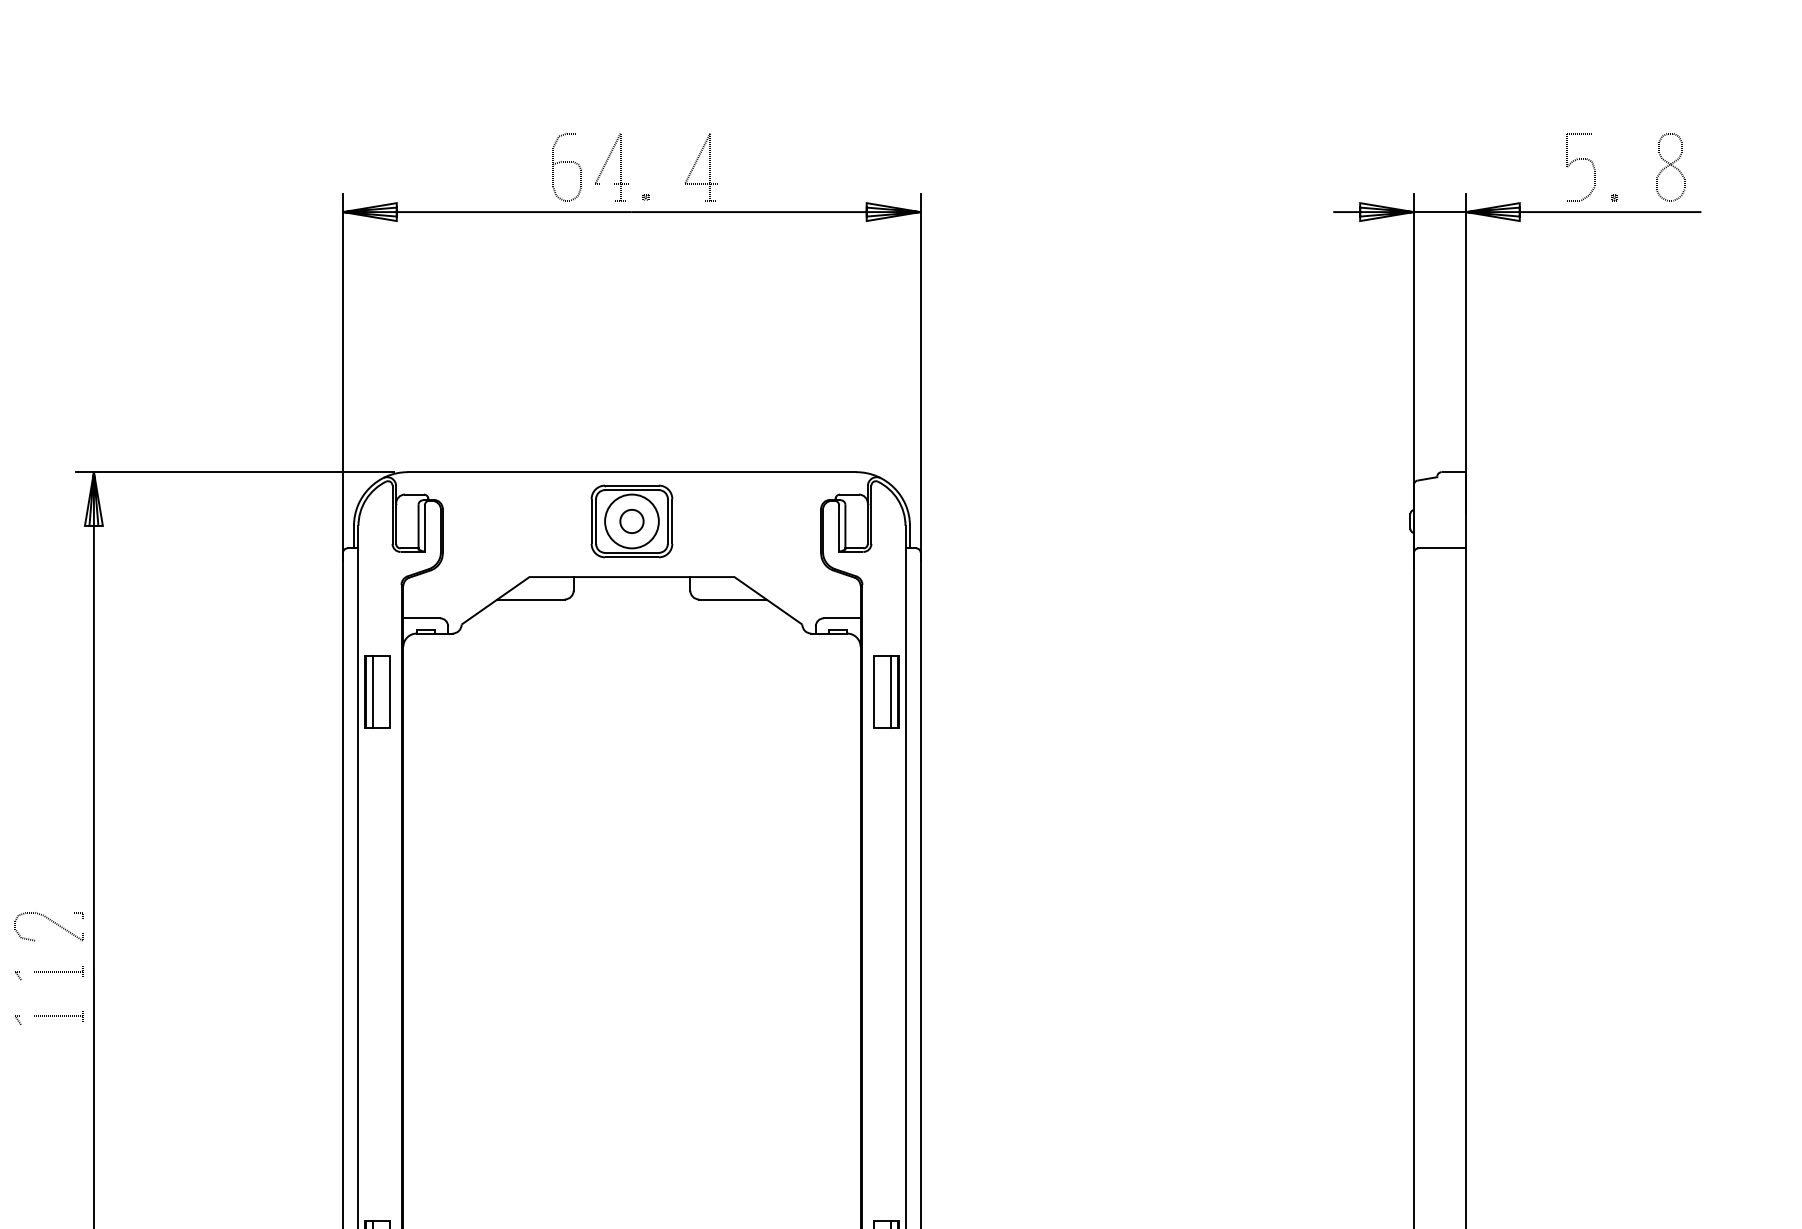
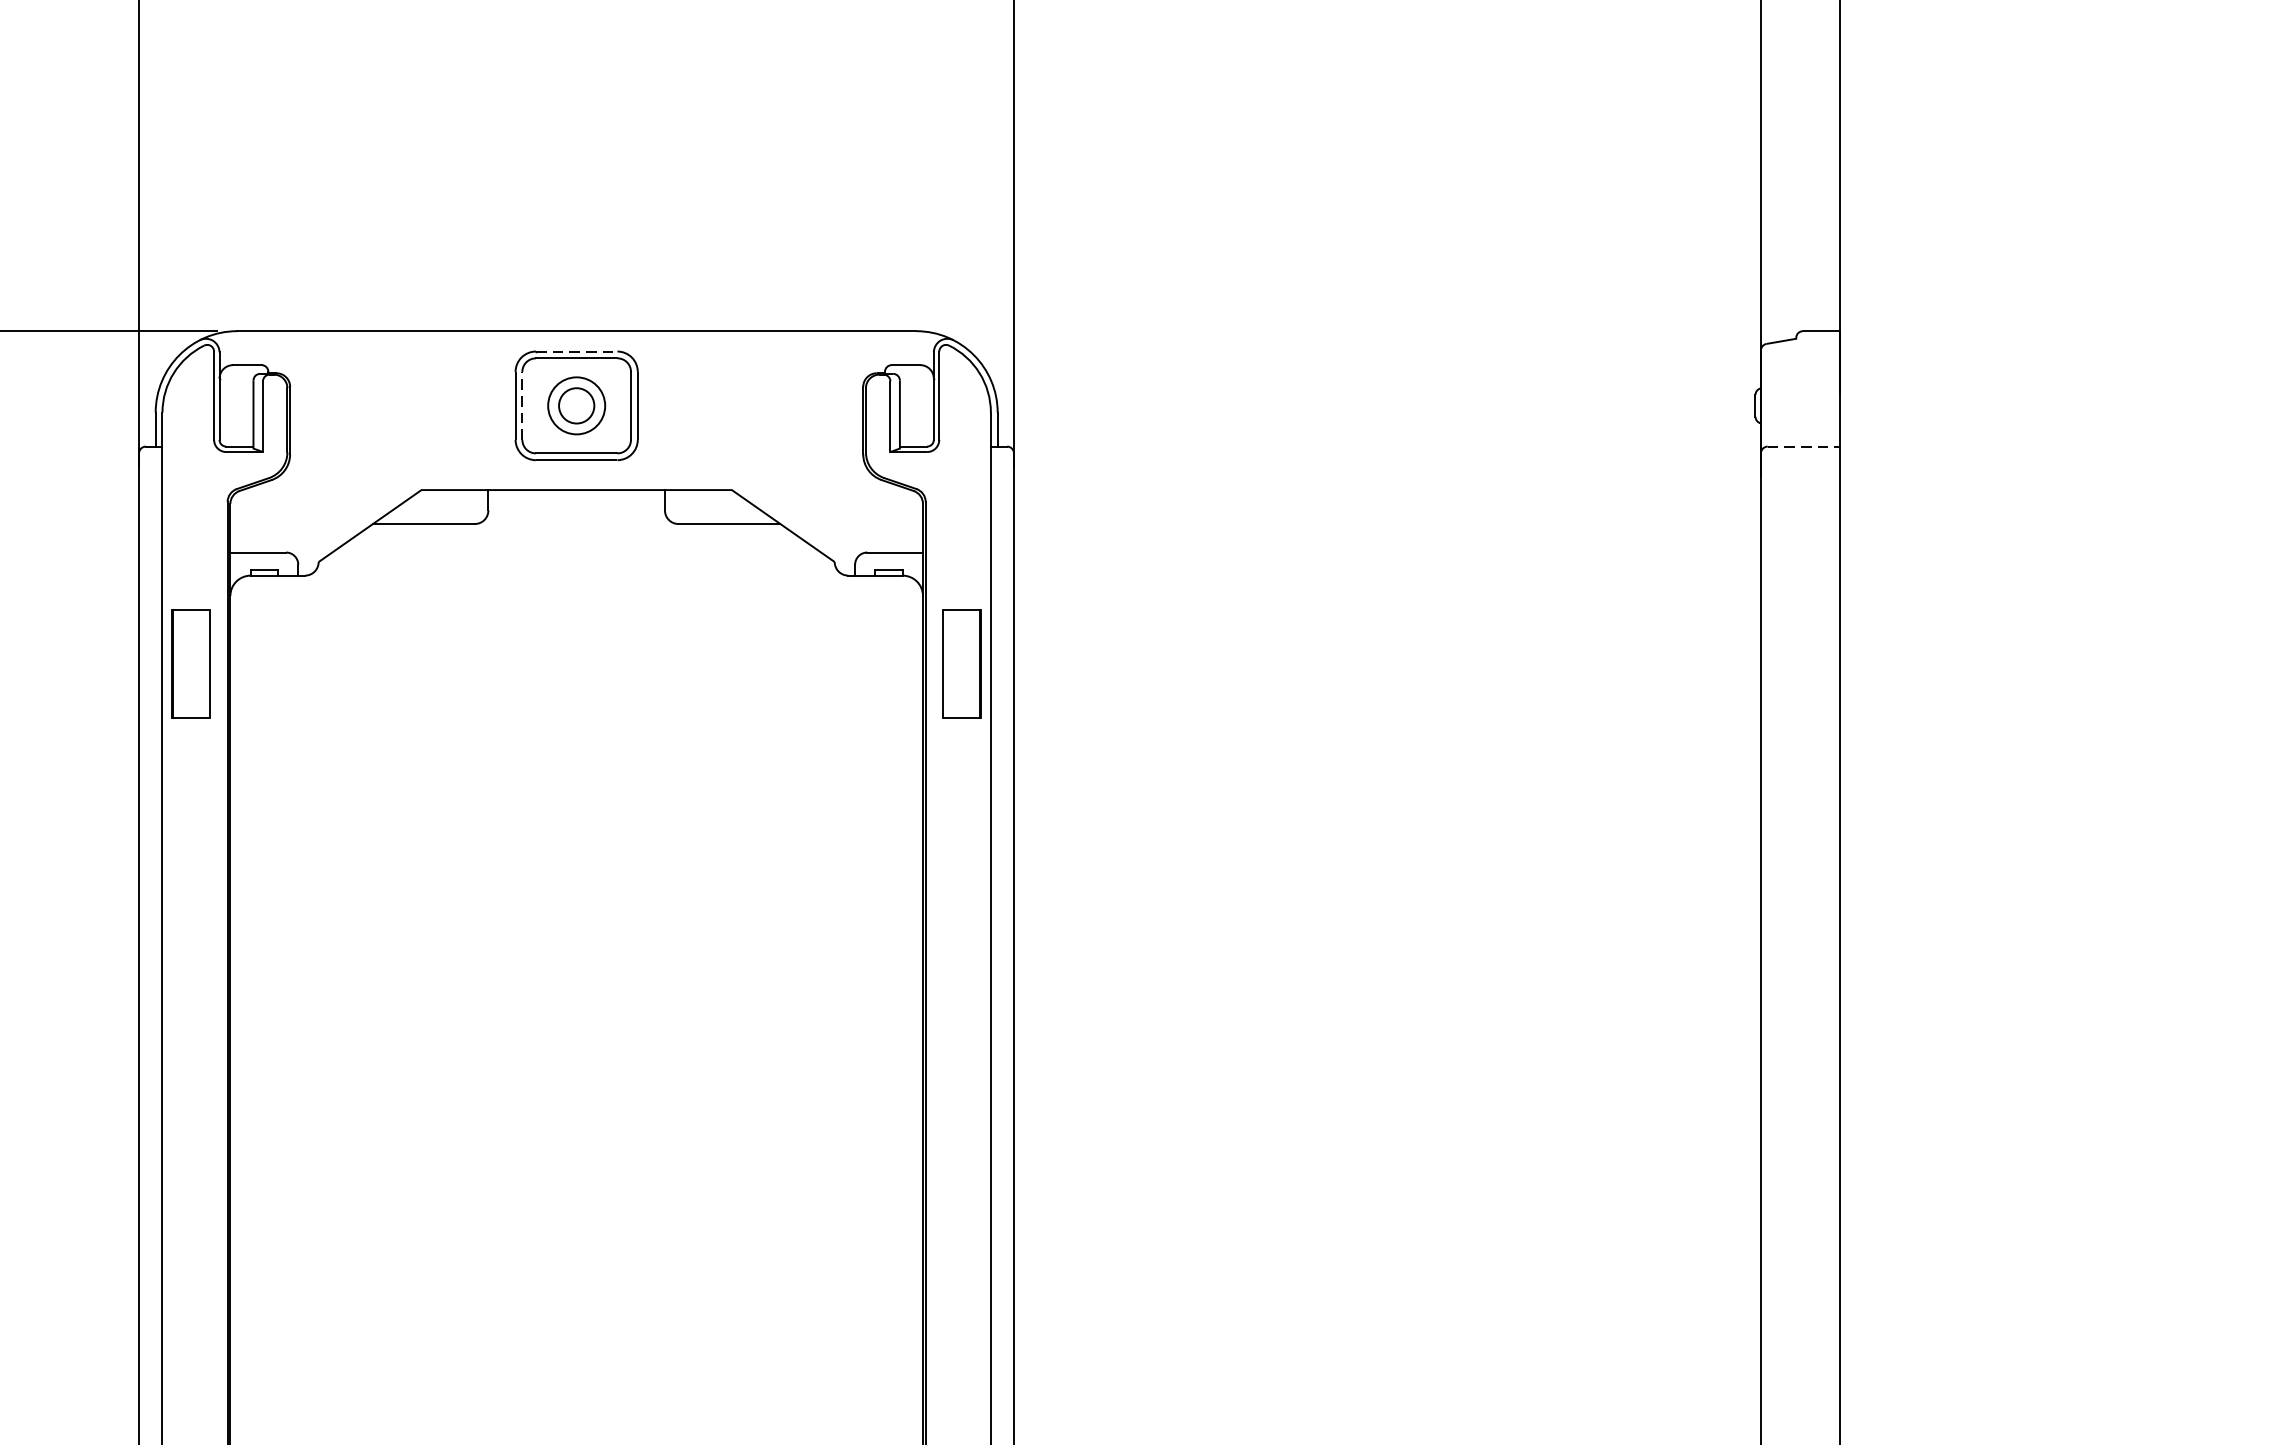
line: (631, 485) -> (575, 351), solid -> dashed
line: (596, 520) -> (522, 404), solid -> dashed
circle: (631, 521) -> (575, 405), size x0.7
line: (1442, 548) -> (1804, 446), solid -> dashed
line: (372, 691) -> (183, 663), removed
line: (891, 691) -> (969, 663), removed

